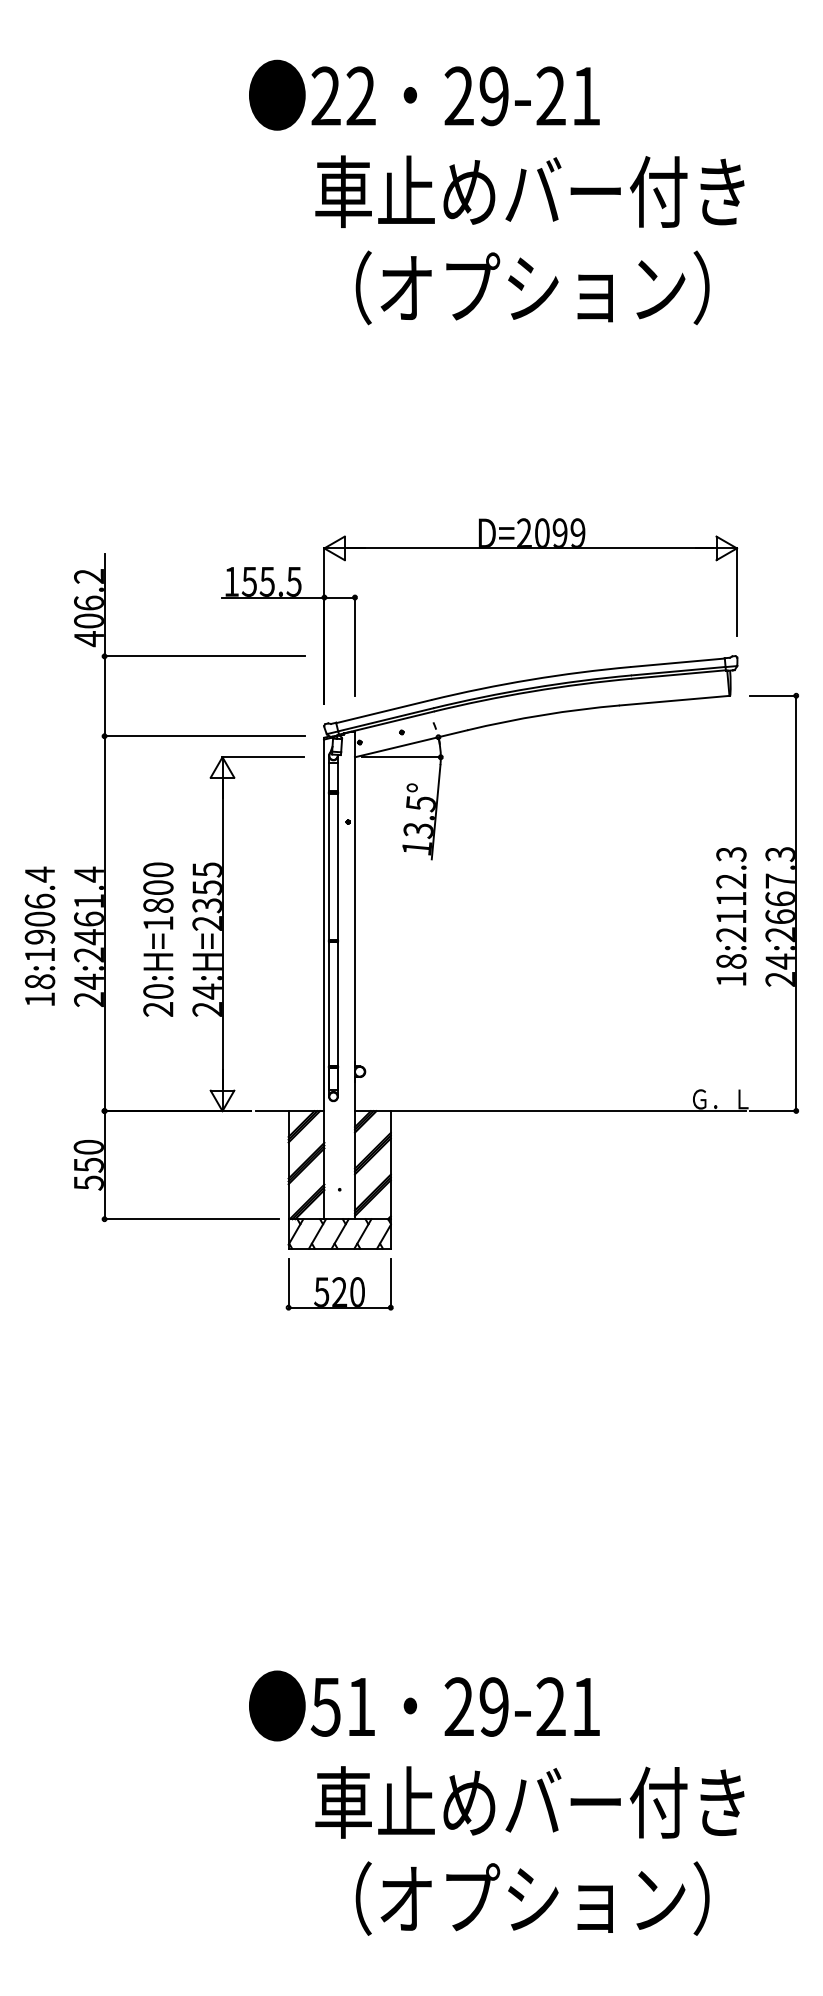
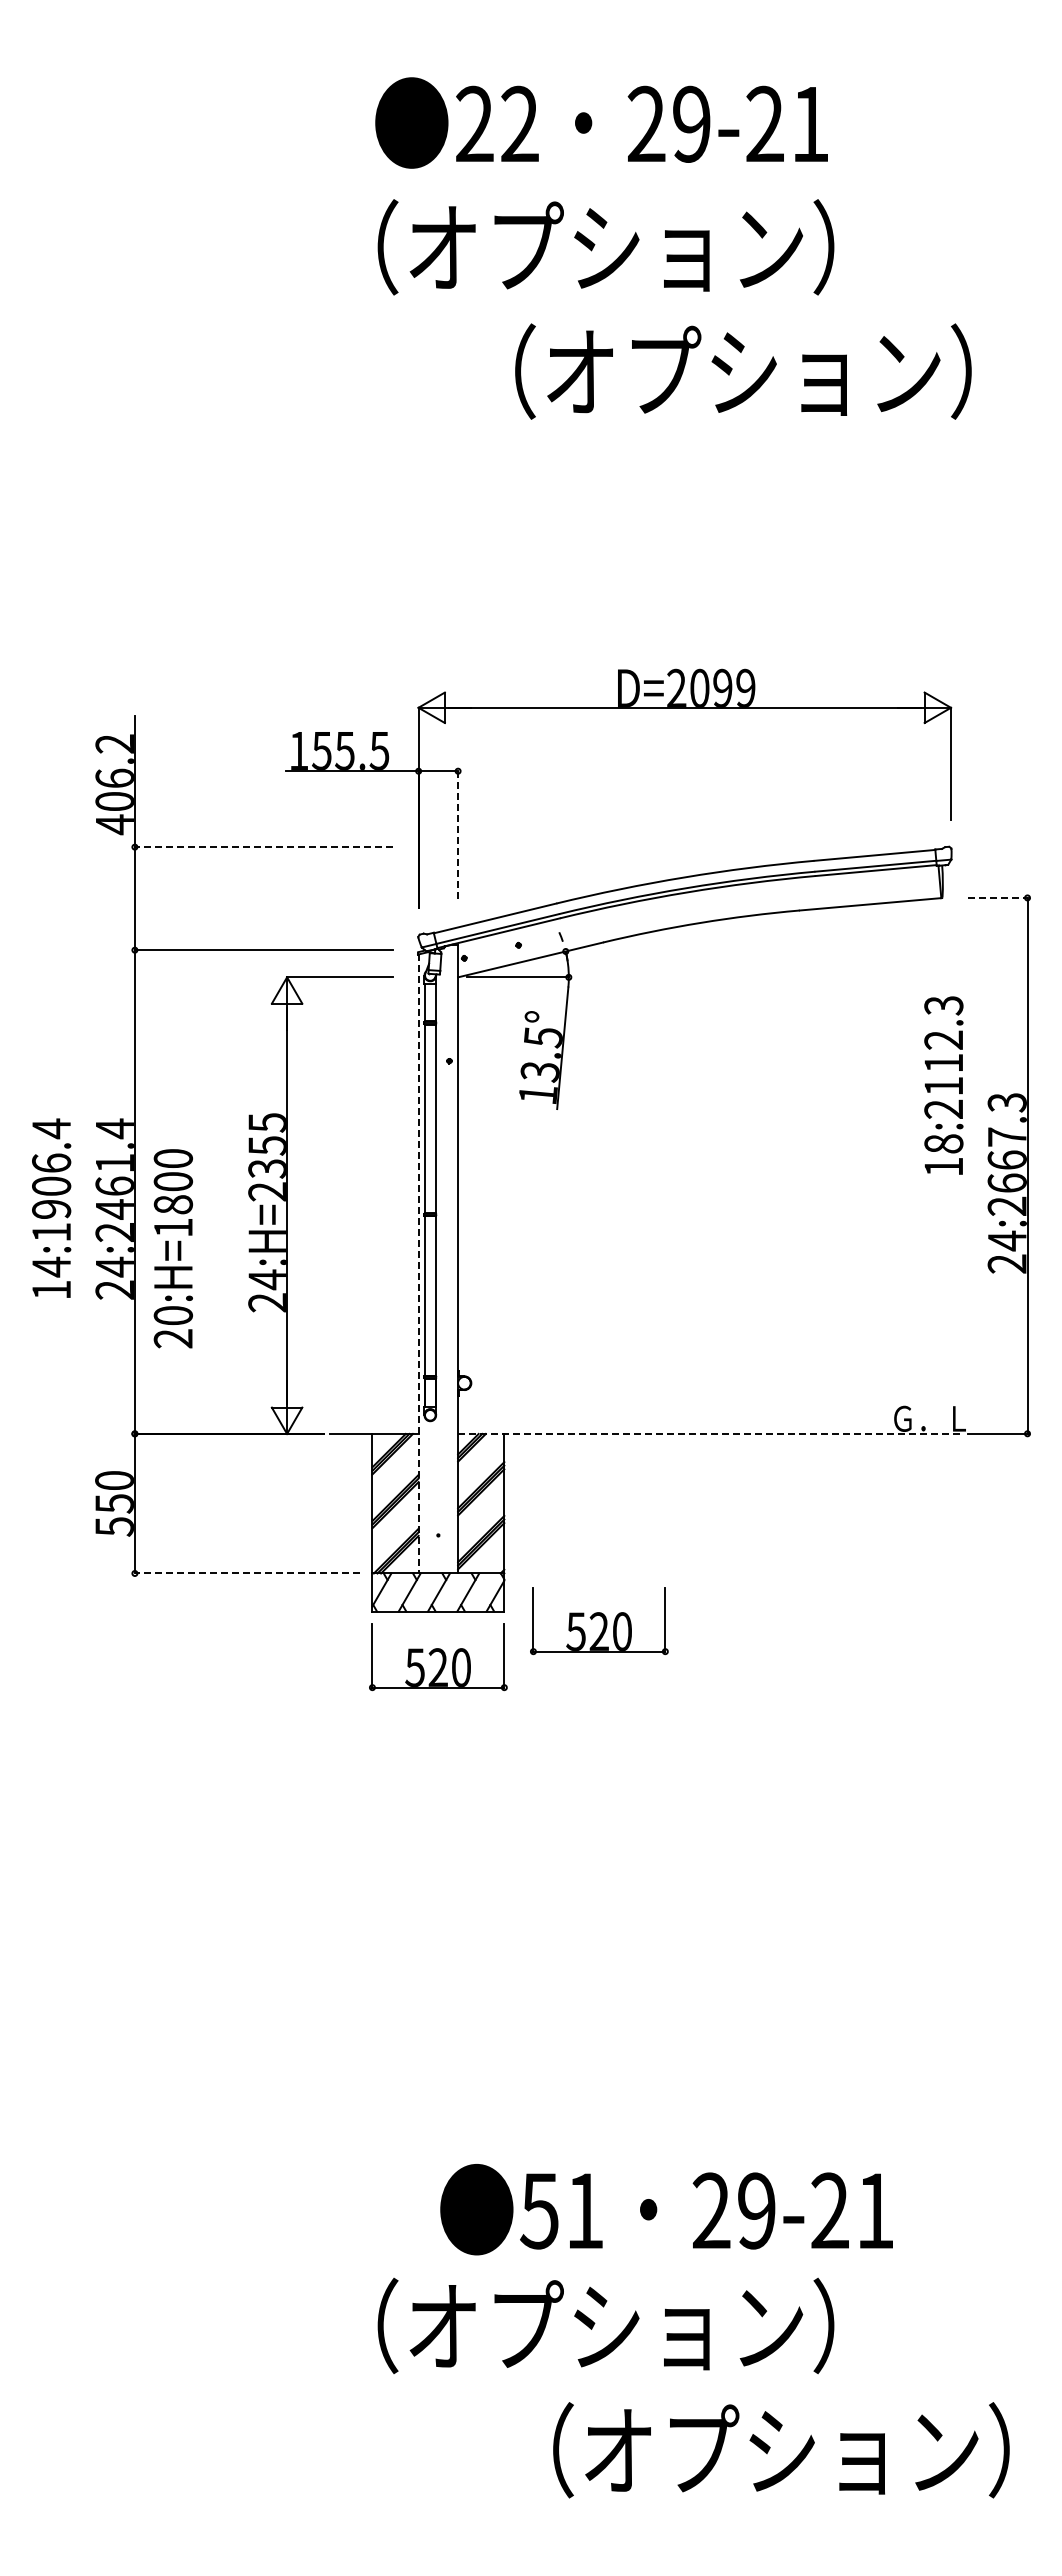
text: (424, 94) -> (601, 122), moved
text: (518, 191) -> (668, 247), 車止めバー付き -> （オプション）
text: (532, 287) -> (743, 371), moved
line: (355, 646) -> (458, 834), solid -> dashed
line: (204, 656) -> (263, 847), solid -> dashed
line: (772, 695) -> (997, 897), solid -> dashed
text: (731, 916) -> (943, 1085), moved
text: (157, 939) -> (172, 1248), moved
line: (324, 979) -> (418, 1263), solid -> dashed
text: (39, 981) -> (51, 1266), 18:1906.4 -> 14:1906.4
line: (550, 1110) -> (710, 1433), solid -> dashed
line: (191, 1219) -> (247, 1573), solid -> dashed
part: (464, 1256) -> (599, 1621), added
text: (424, 1705) -> (666, 2209), moved
text: (518, 1801) -> (668, 2325), 車止めバー付き -> （オプション）
text: (532, 1898) -> (781, 2450), moved

